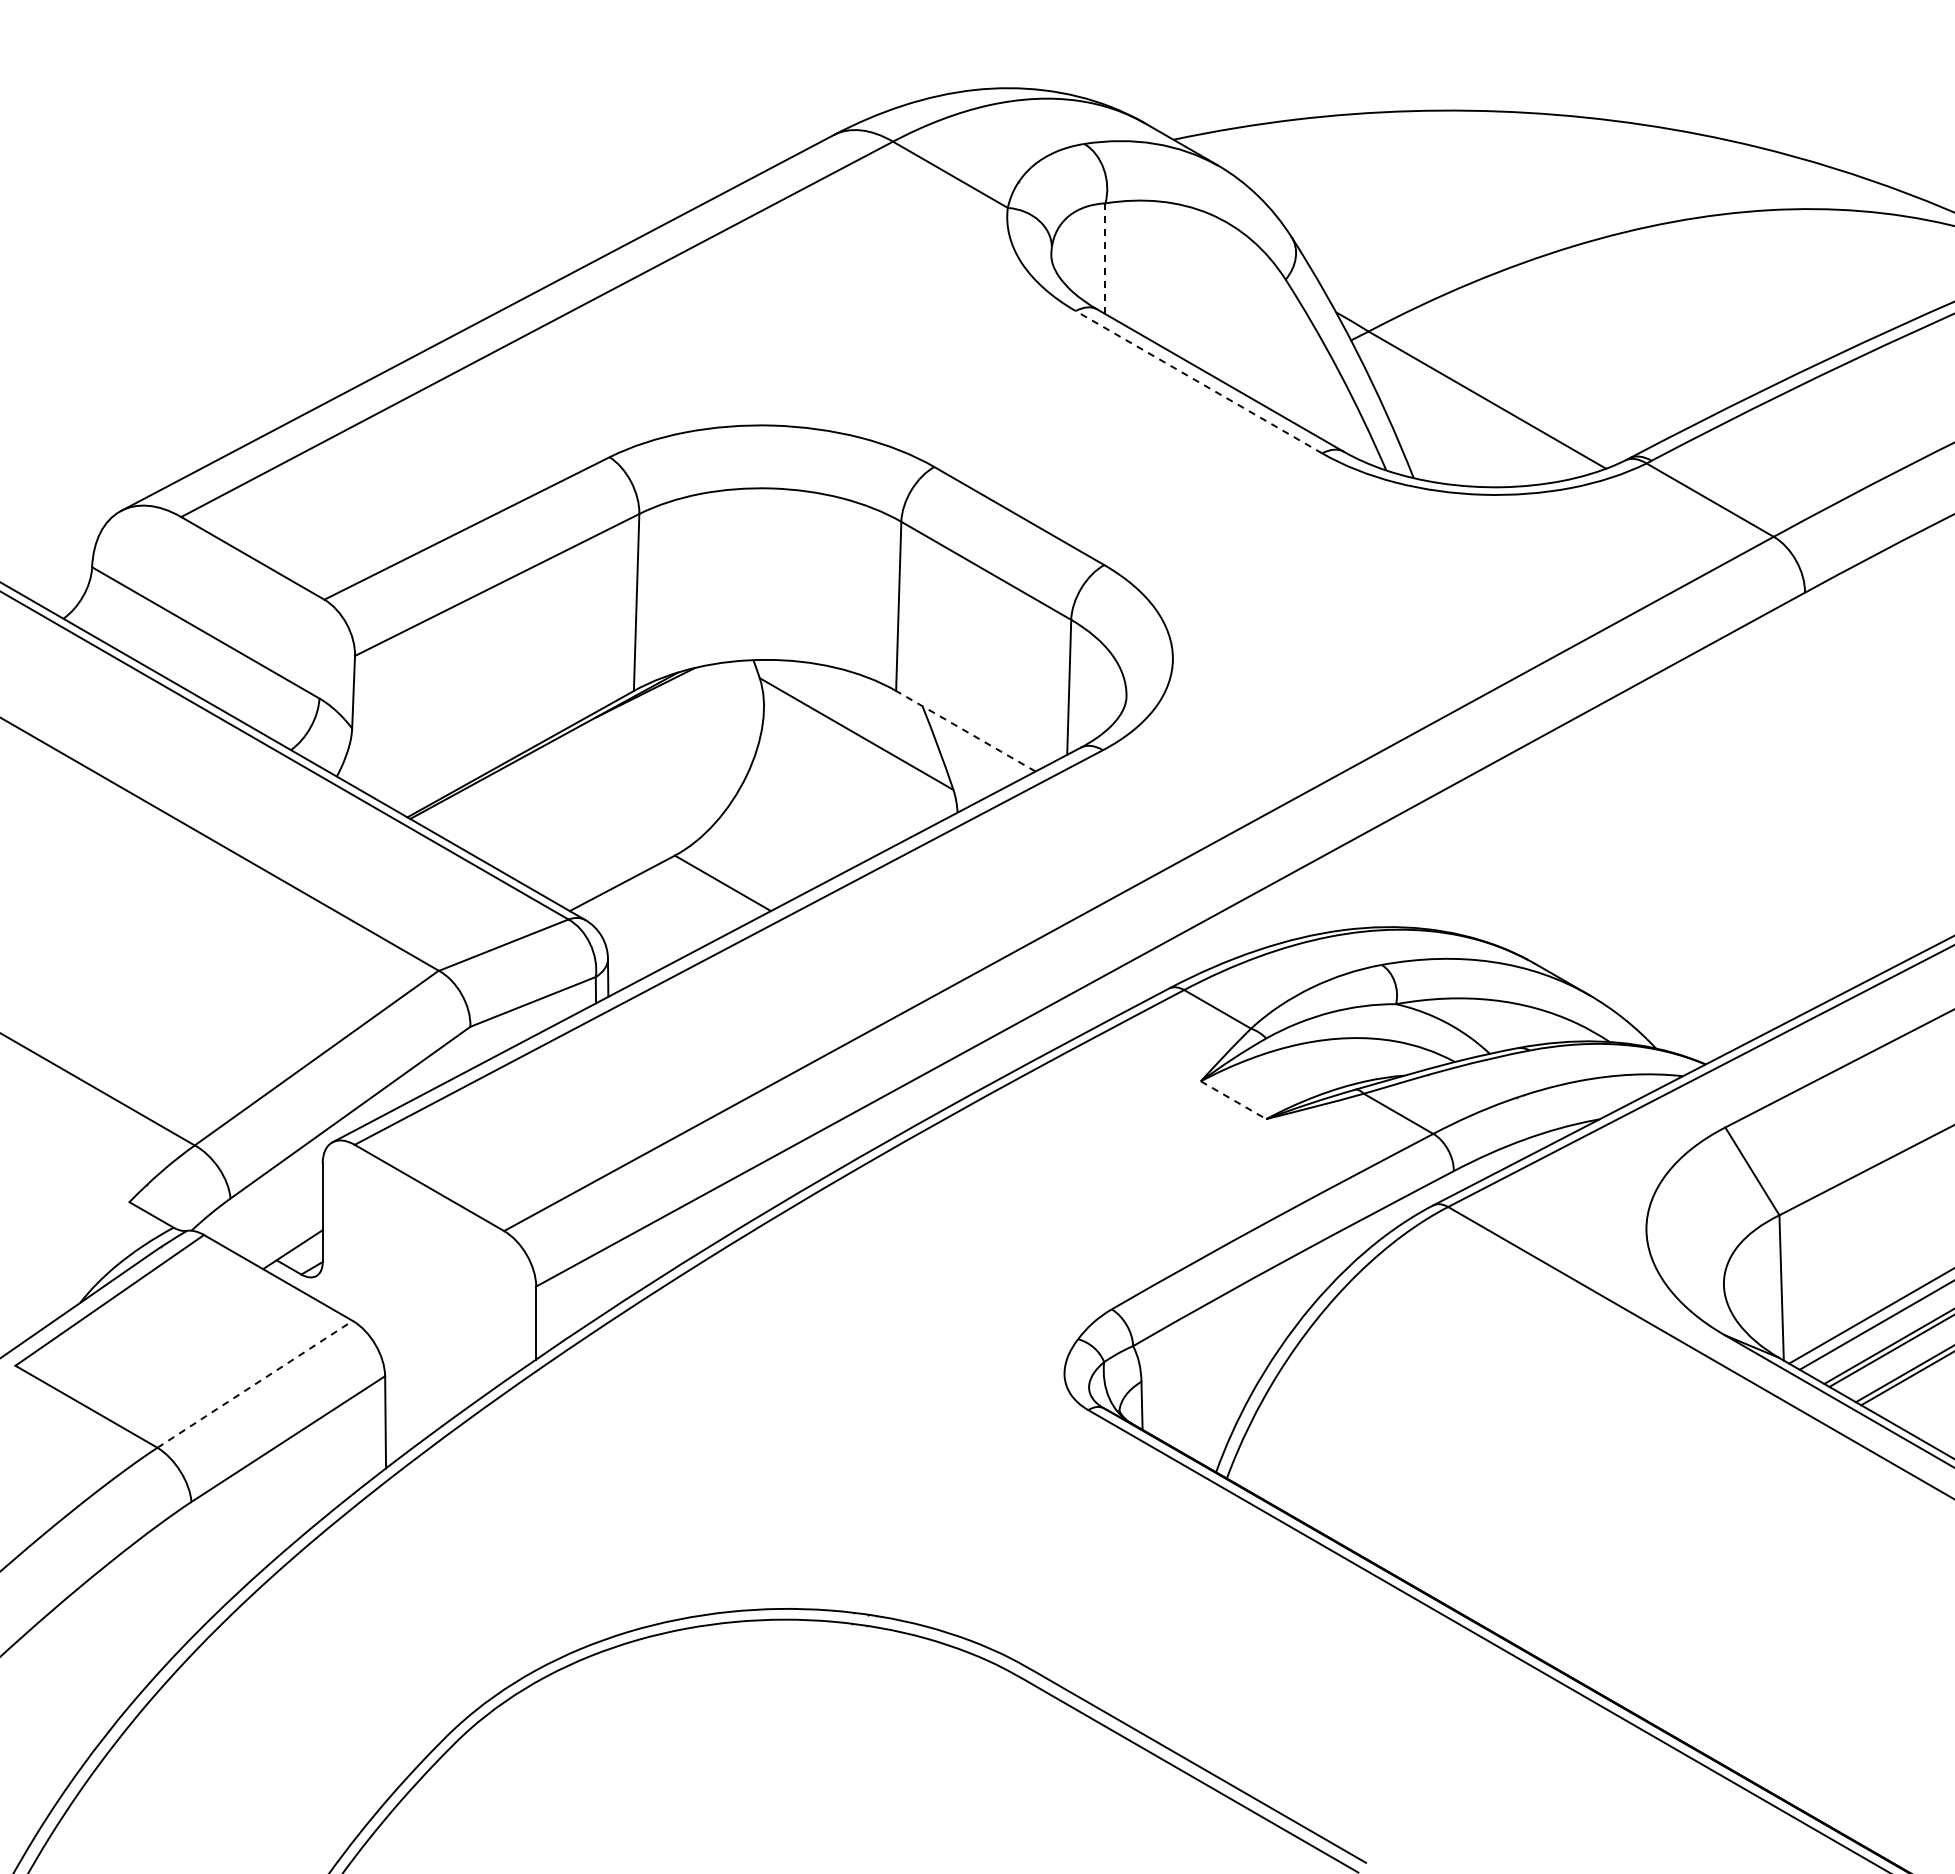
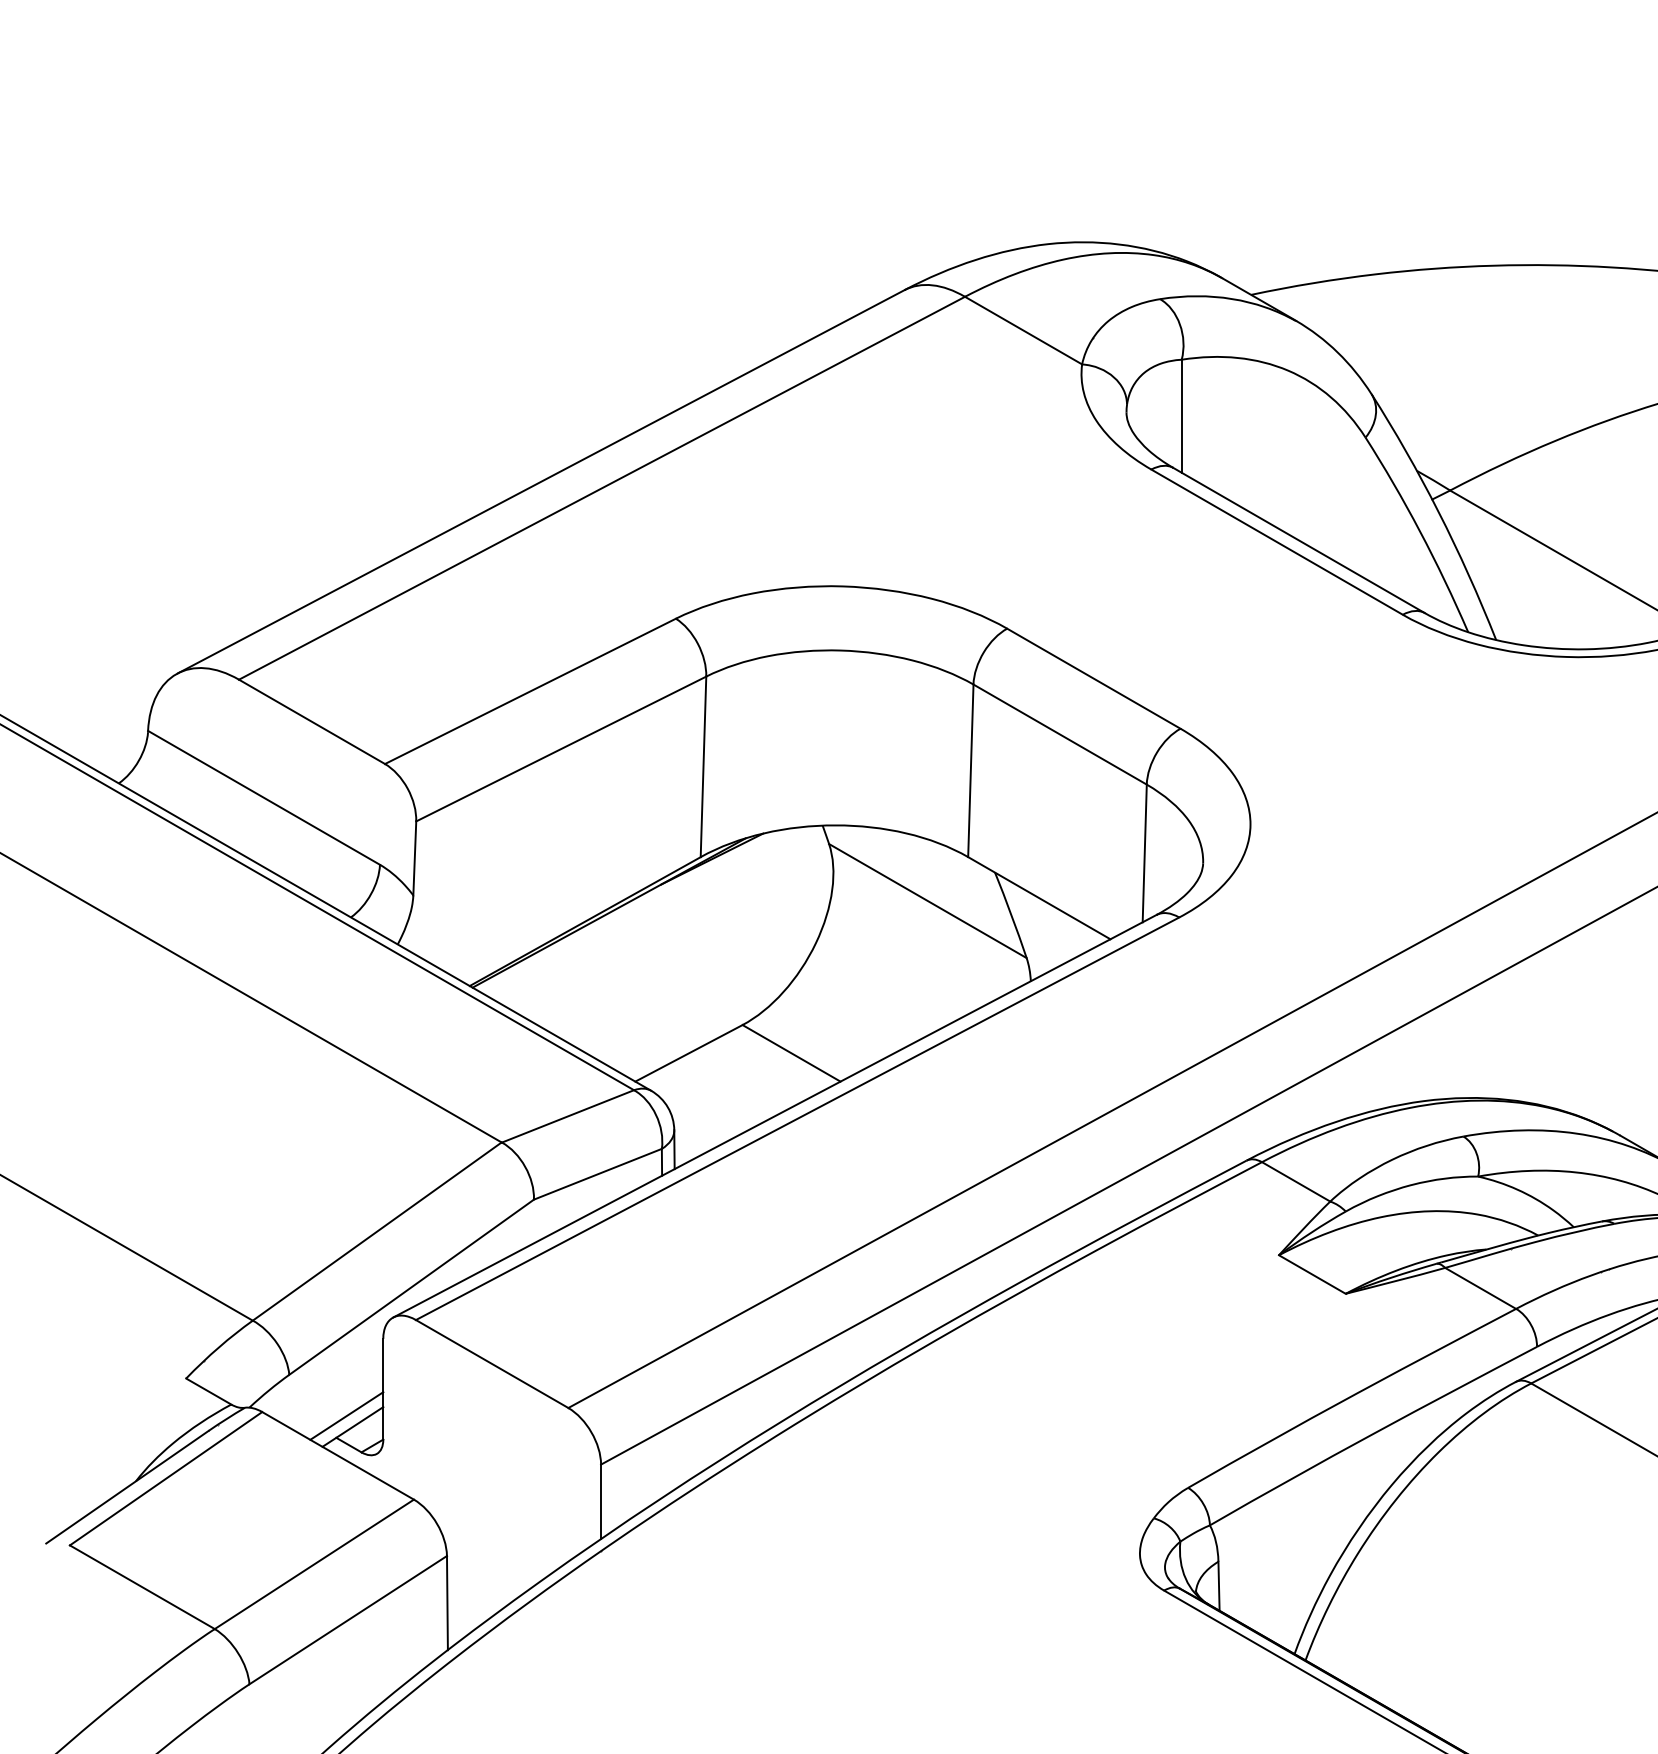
line: (1105, 259) -> (1181, 417), dashed -> solid
line: (1198, 381) -> (1276, 541), dashed -> solid
line: (965, 731) -> (1038, 898), dashed -> solid
line: (1233, 1100) -> (1312, 1274), dashed -> solid
line: (286, 1238) -> (346, 1415), added
line: (255, 1384) -> (314, 1564), dashed -> solid

